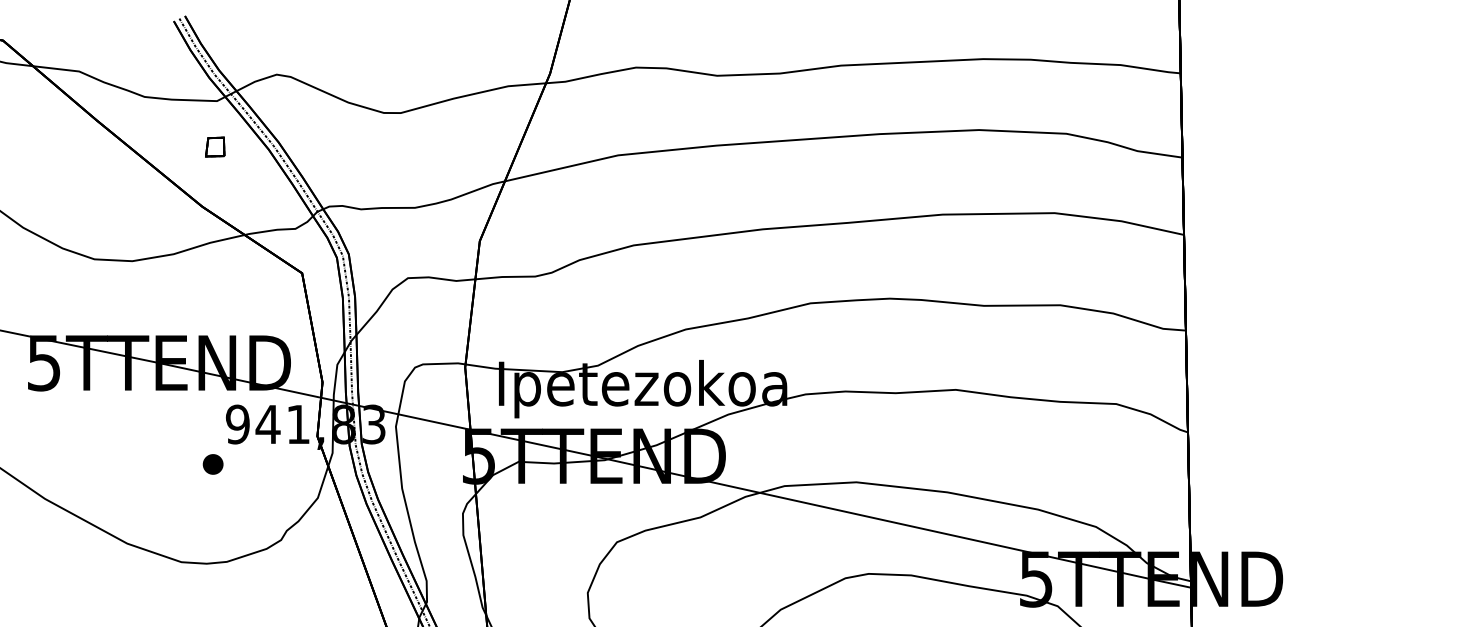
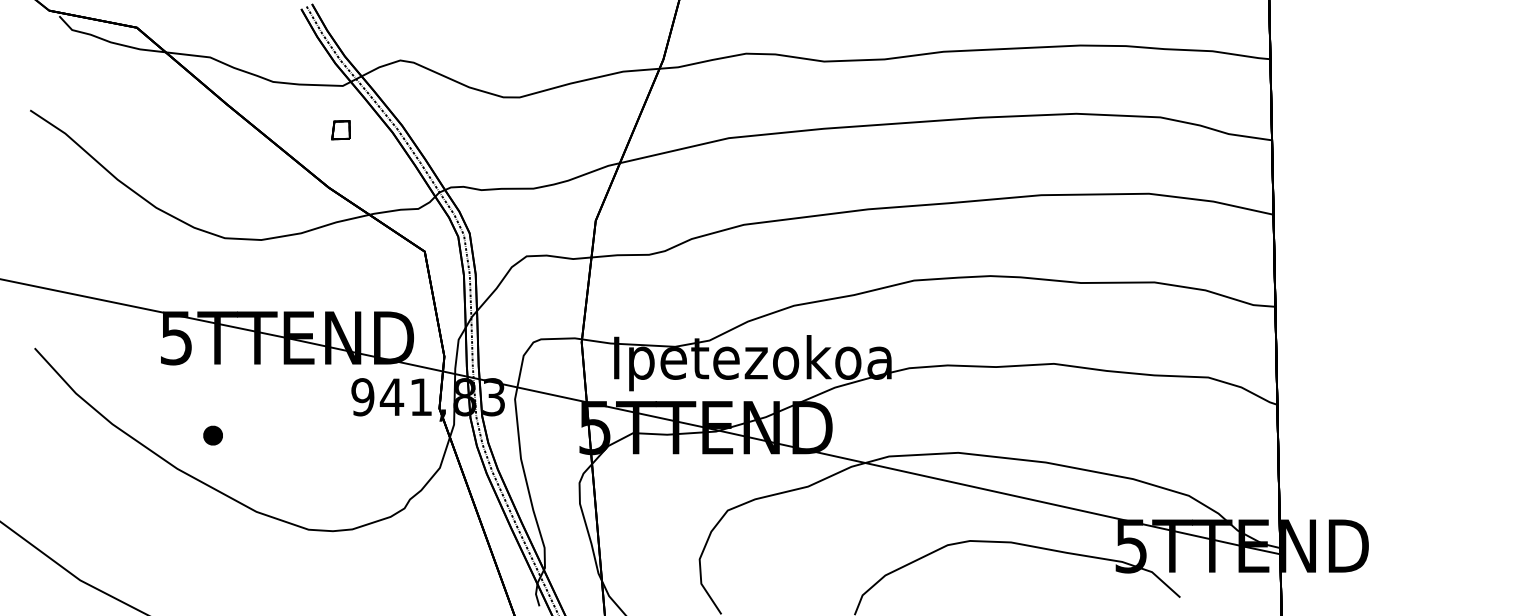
part: (212, 464) -> (212, 435), moved

